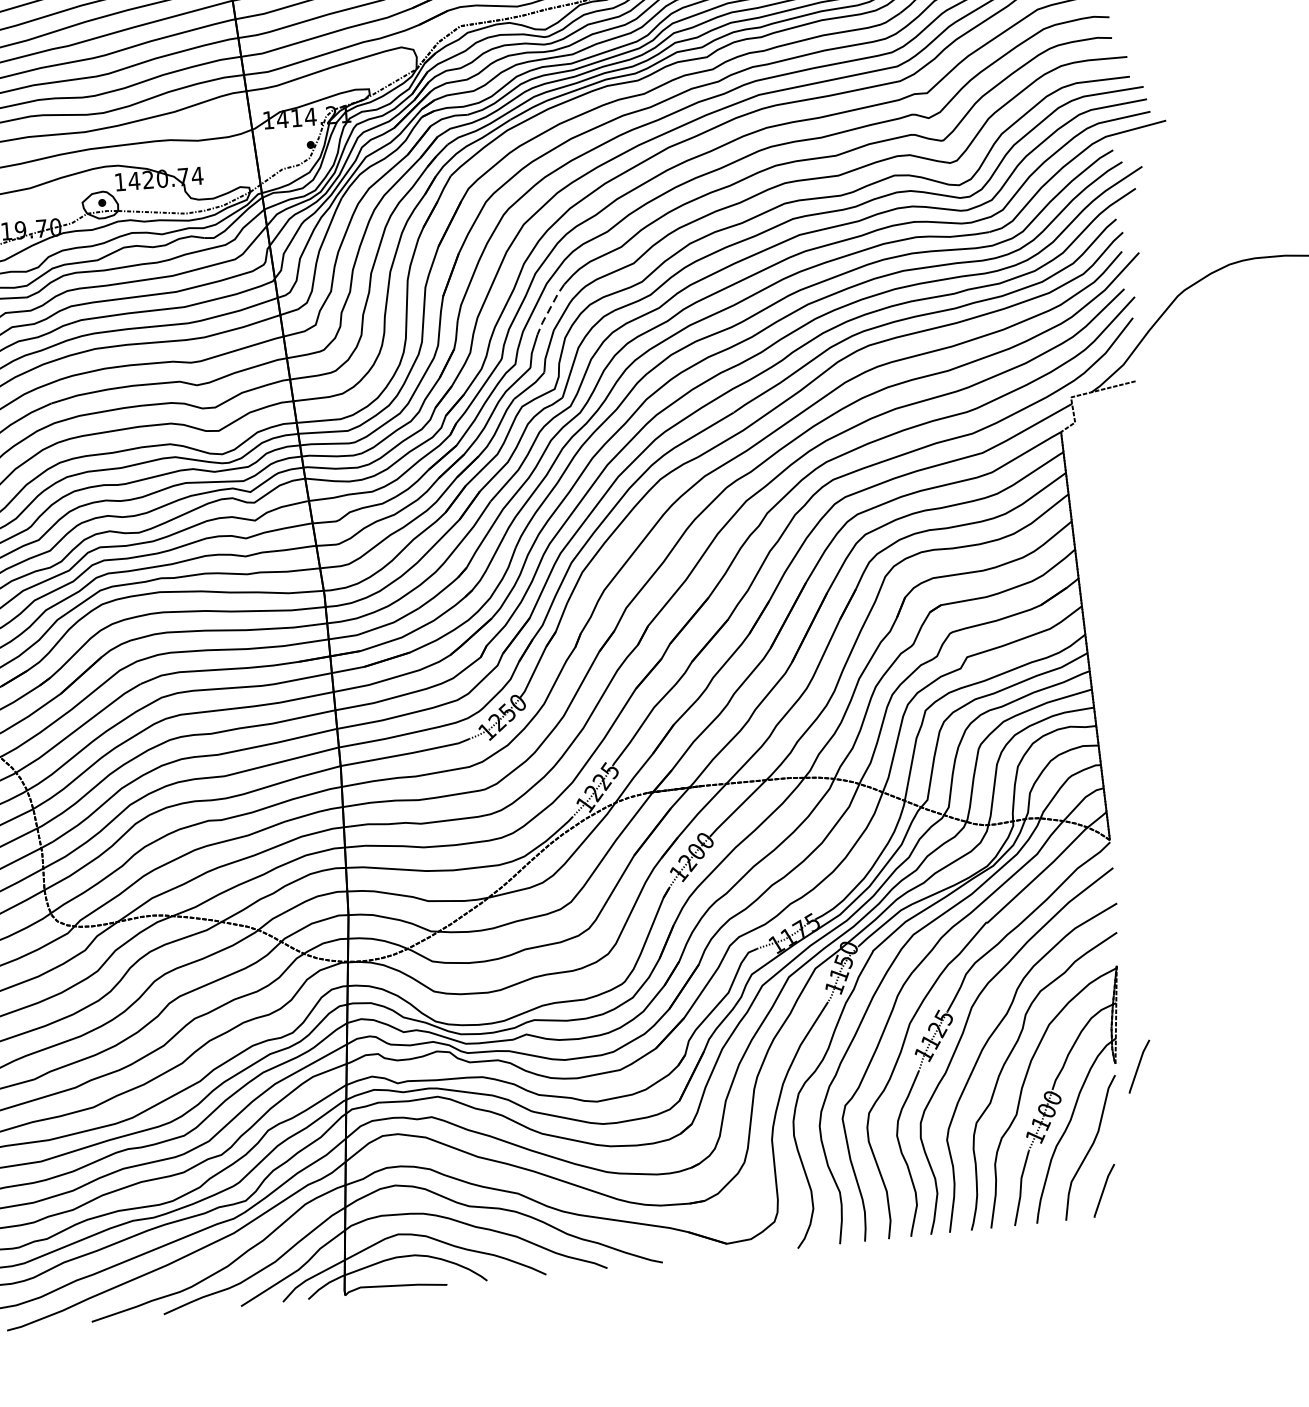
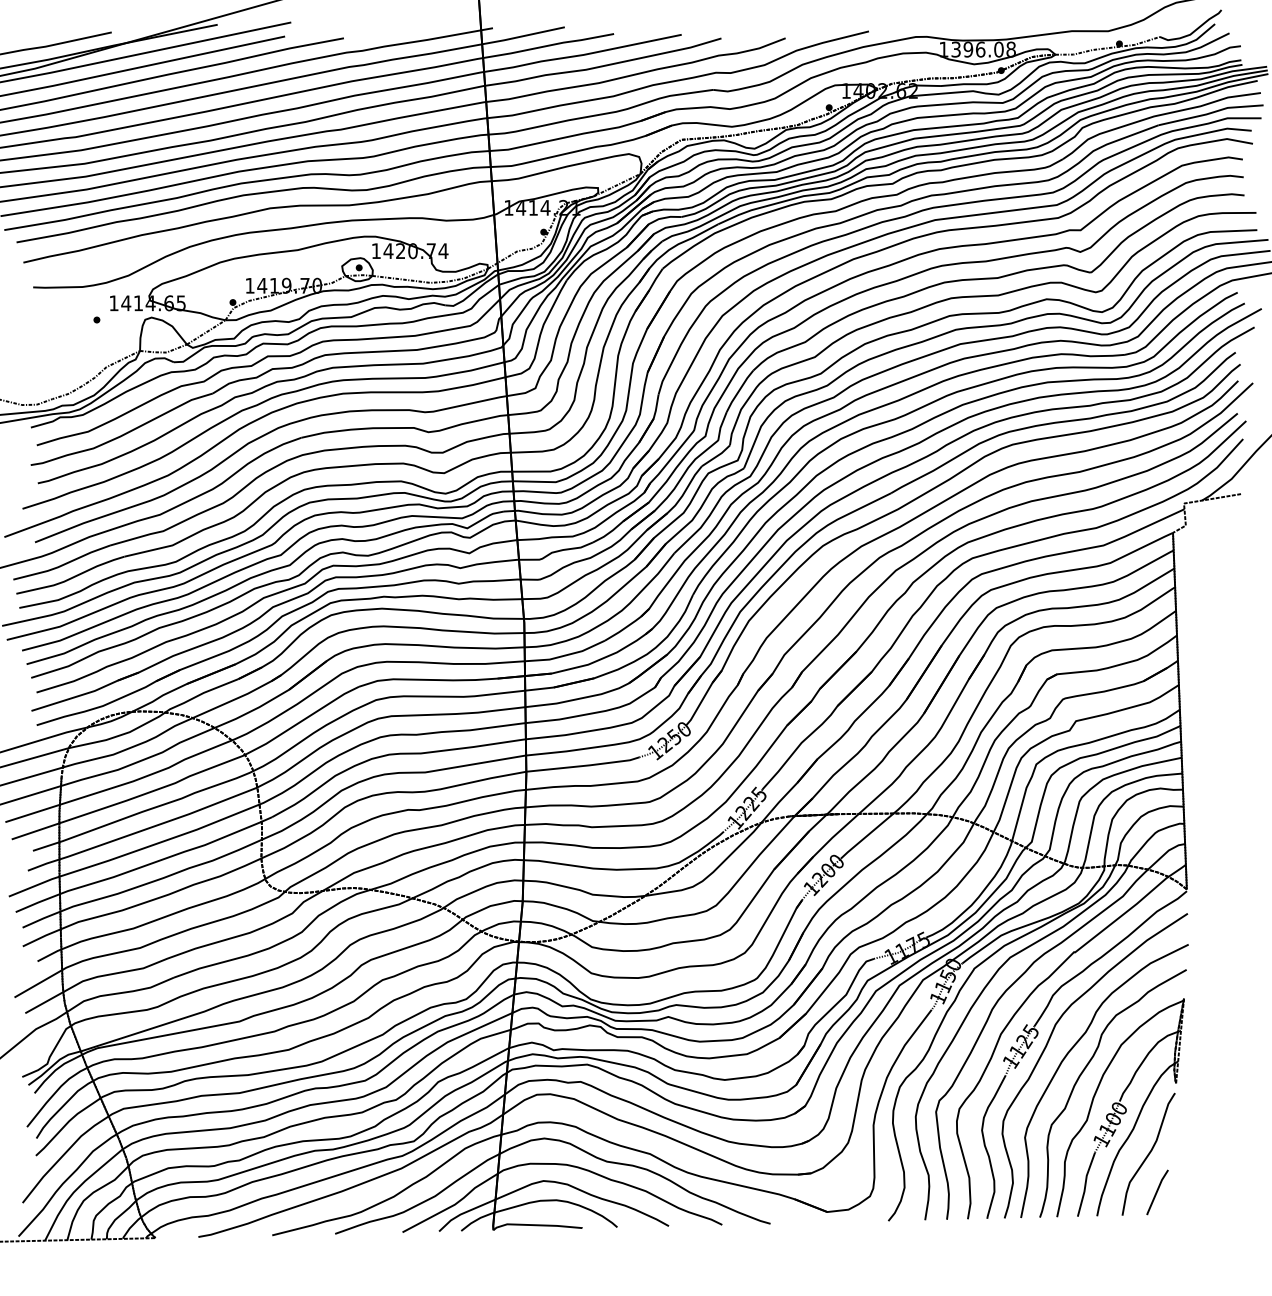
line: (549, 309) -> (738, 391), dashed -> solid
line: (1139, 1066) -> (1196, 1087), removed

